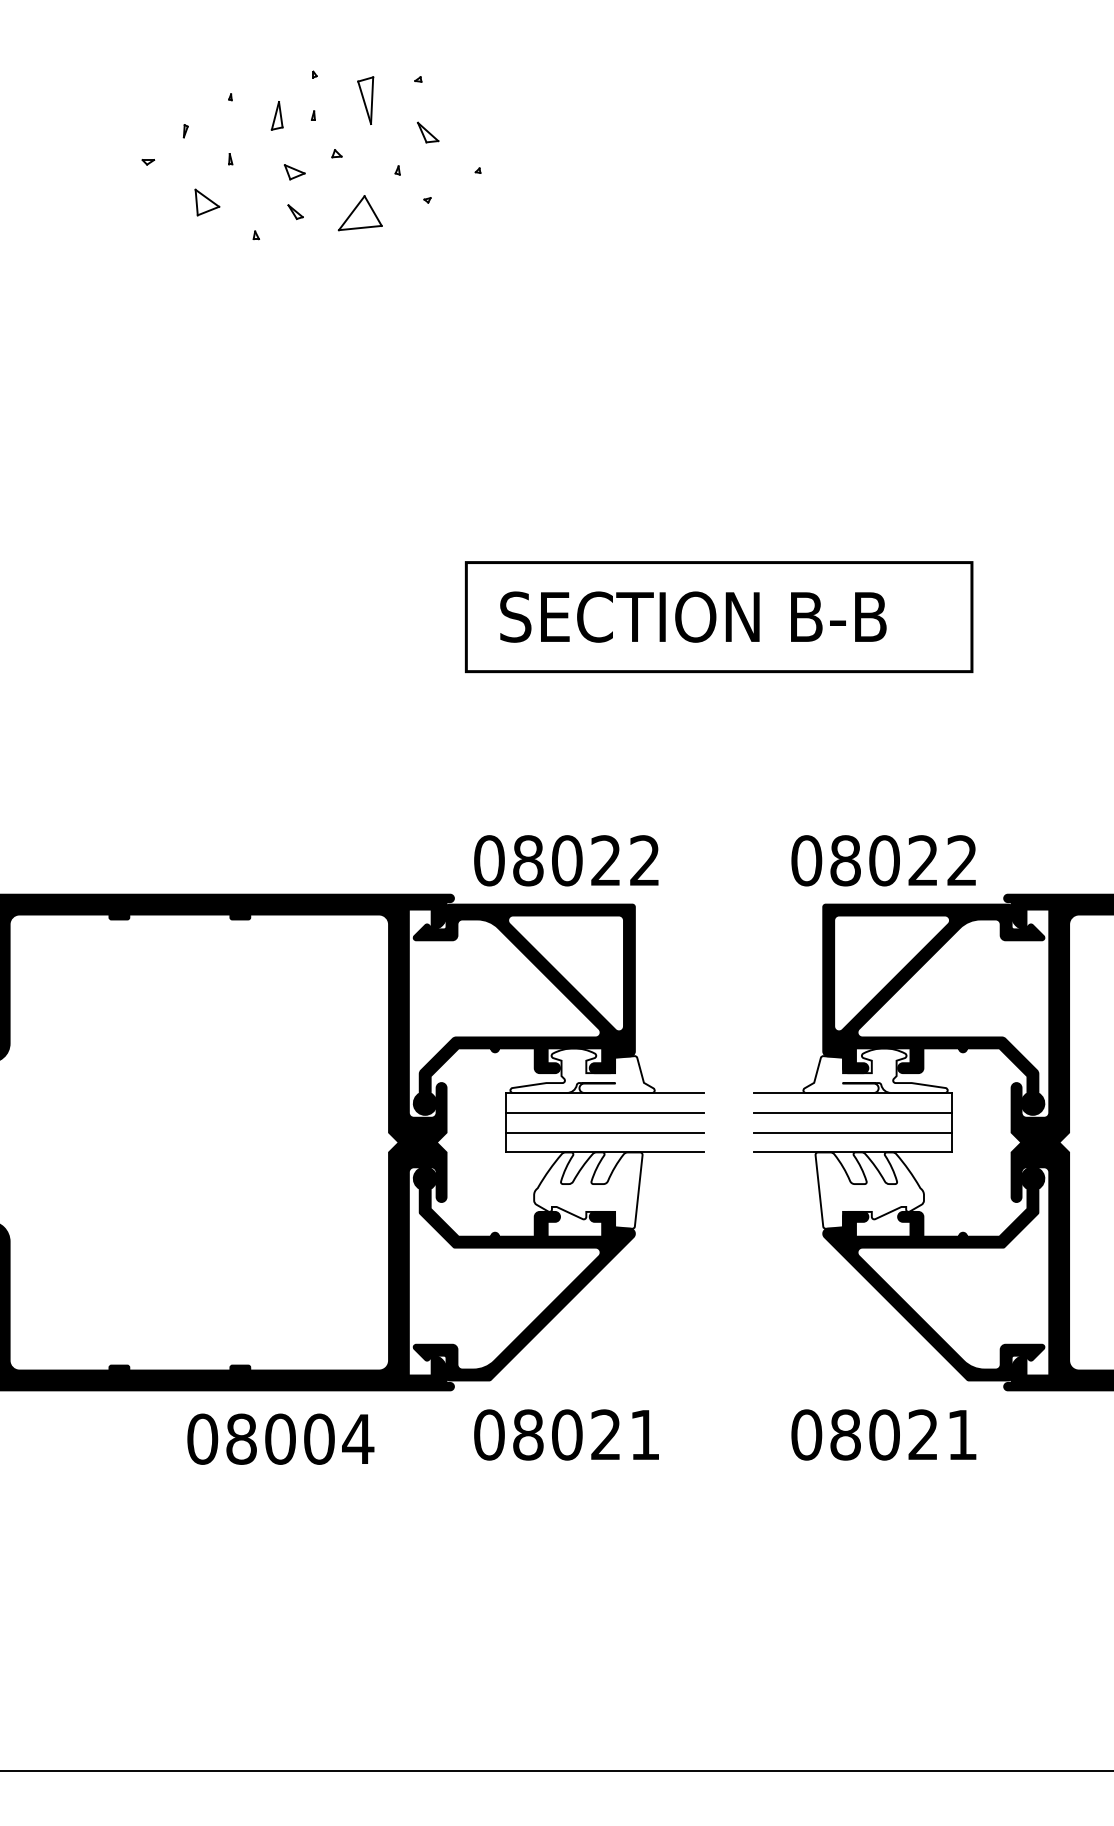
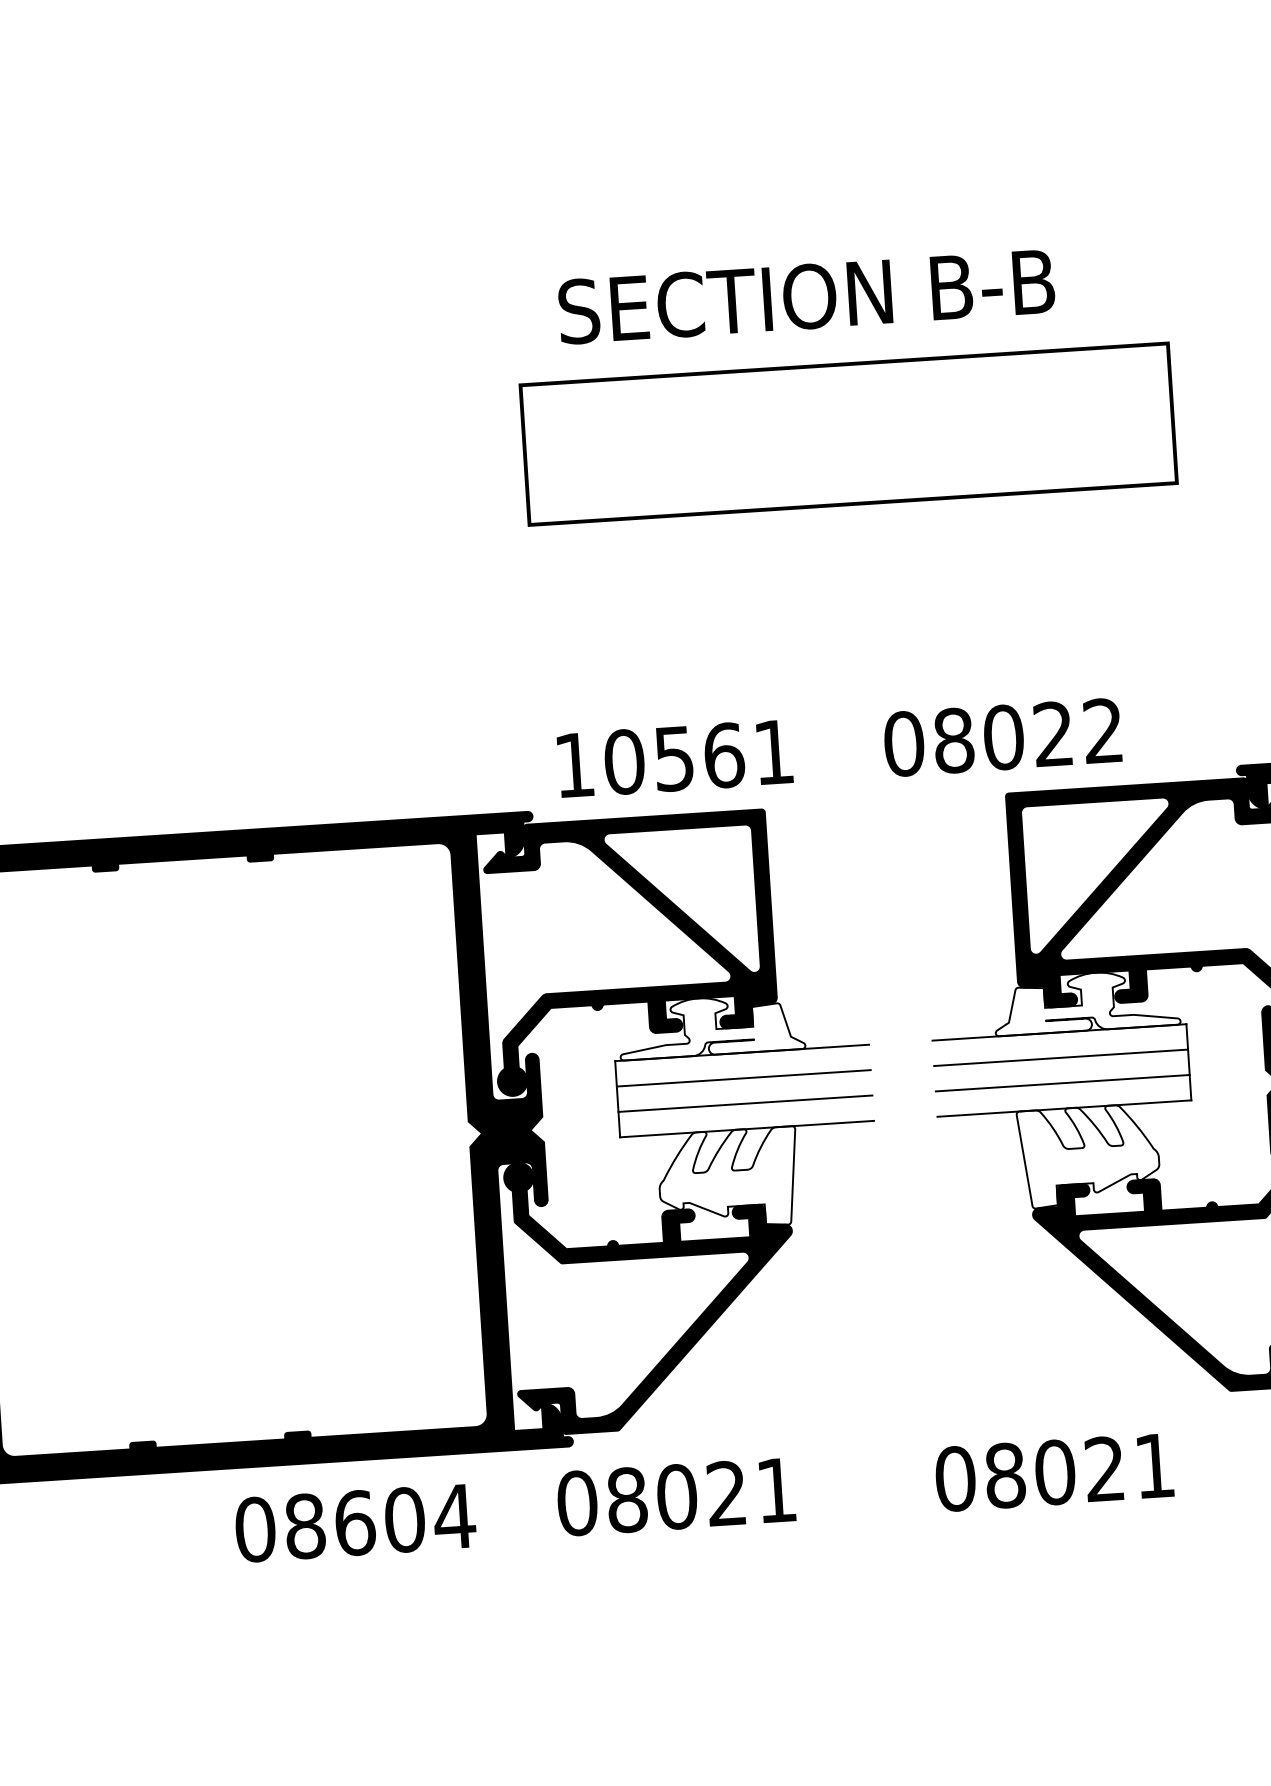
text: (693, 616) -> (806, 295), moved
text: (566, 860) -> (673, 758), 08022 -> 10561
text: (883, 860) -> (1002, 737), moved
text: (566, 1434) -> (676, 1496), moved
text: (883, 1434) -> (1053, 1471), moved
text: (280, 1438) -> (355, 1522), 08004 -> 08604

